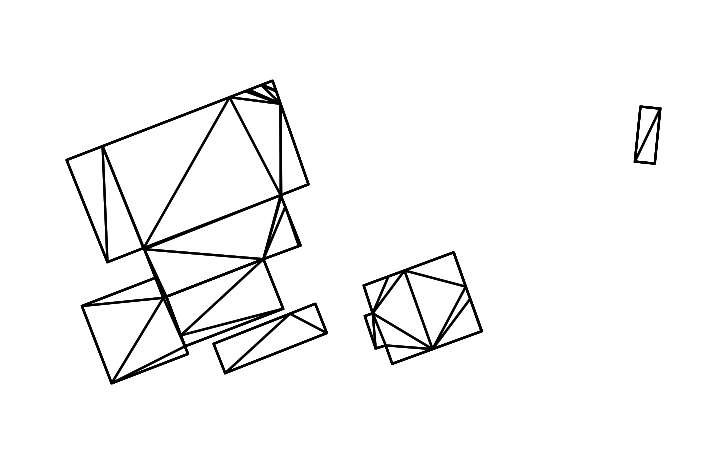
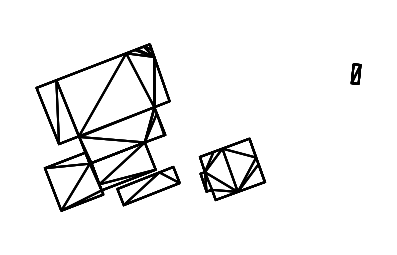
part: (646, 133) -> (355, 73), size x0.62

